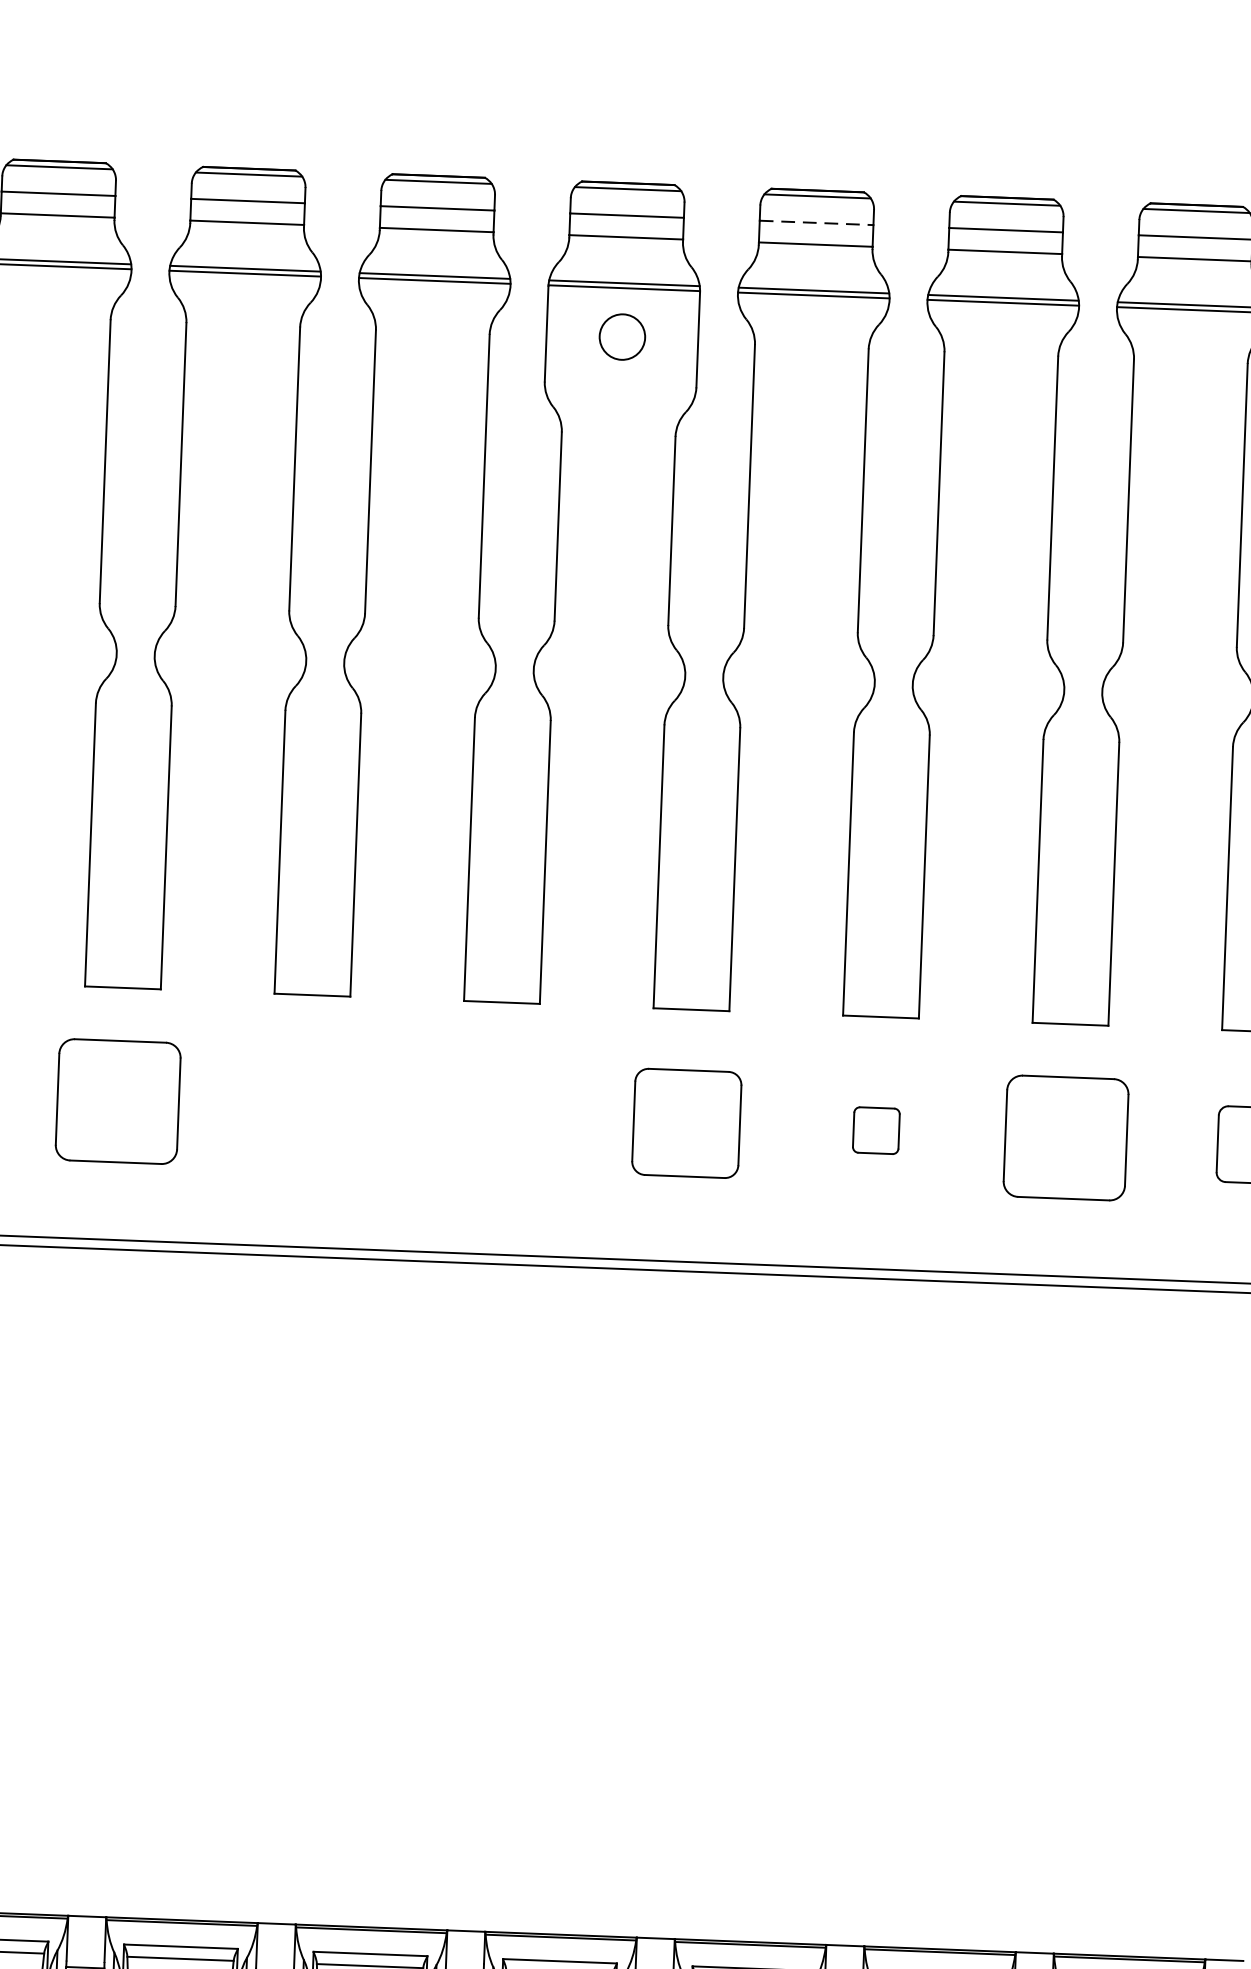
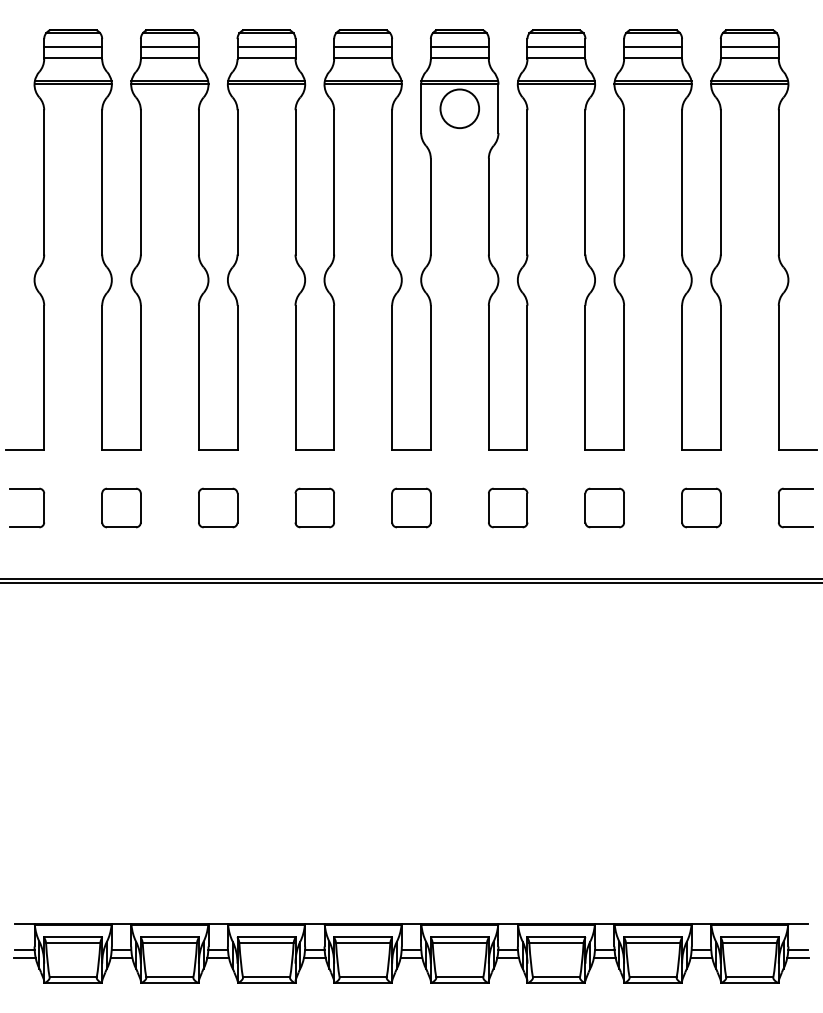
line: (816, 222) -> (556, 46), dashed -> solid
circle: (621, 336) -> (459, 108), size x1.67
part: (119, 1100) -> (218, 507), size x0.62
part: (307, 1107) -> (314, 507), added
part: (497, 1115) -> (411, 507), added
part: (687, 1122) -> (508, 507), size x0.71
part: (876, 1129) -> (604, 507), size x1.67
part: (1066, 1136) -> (701, 507), size x0.62

